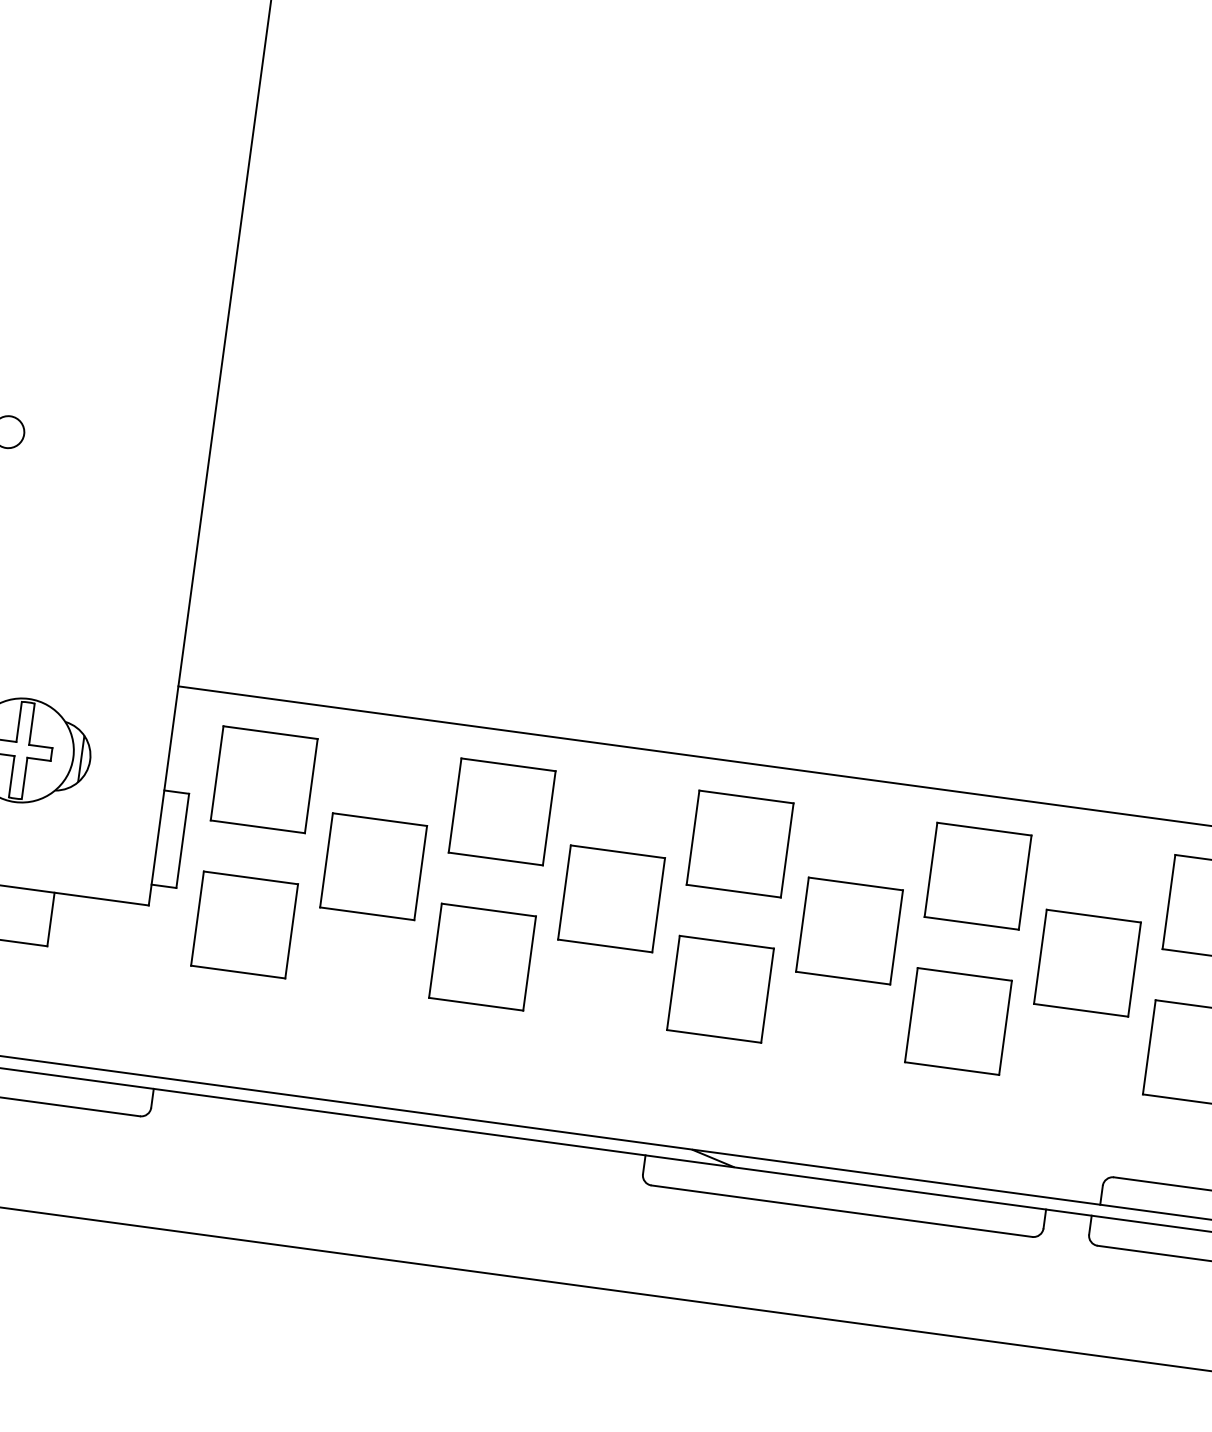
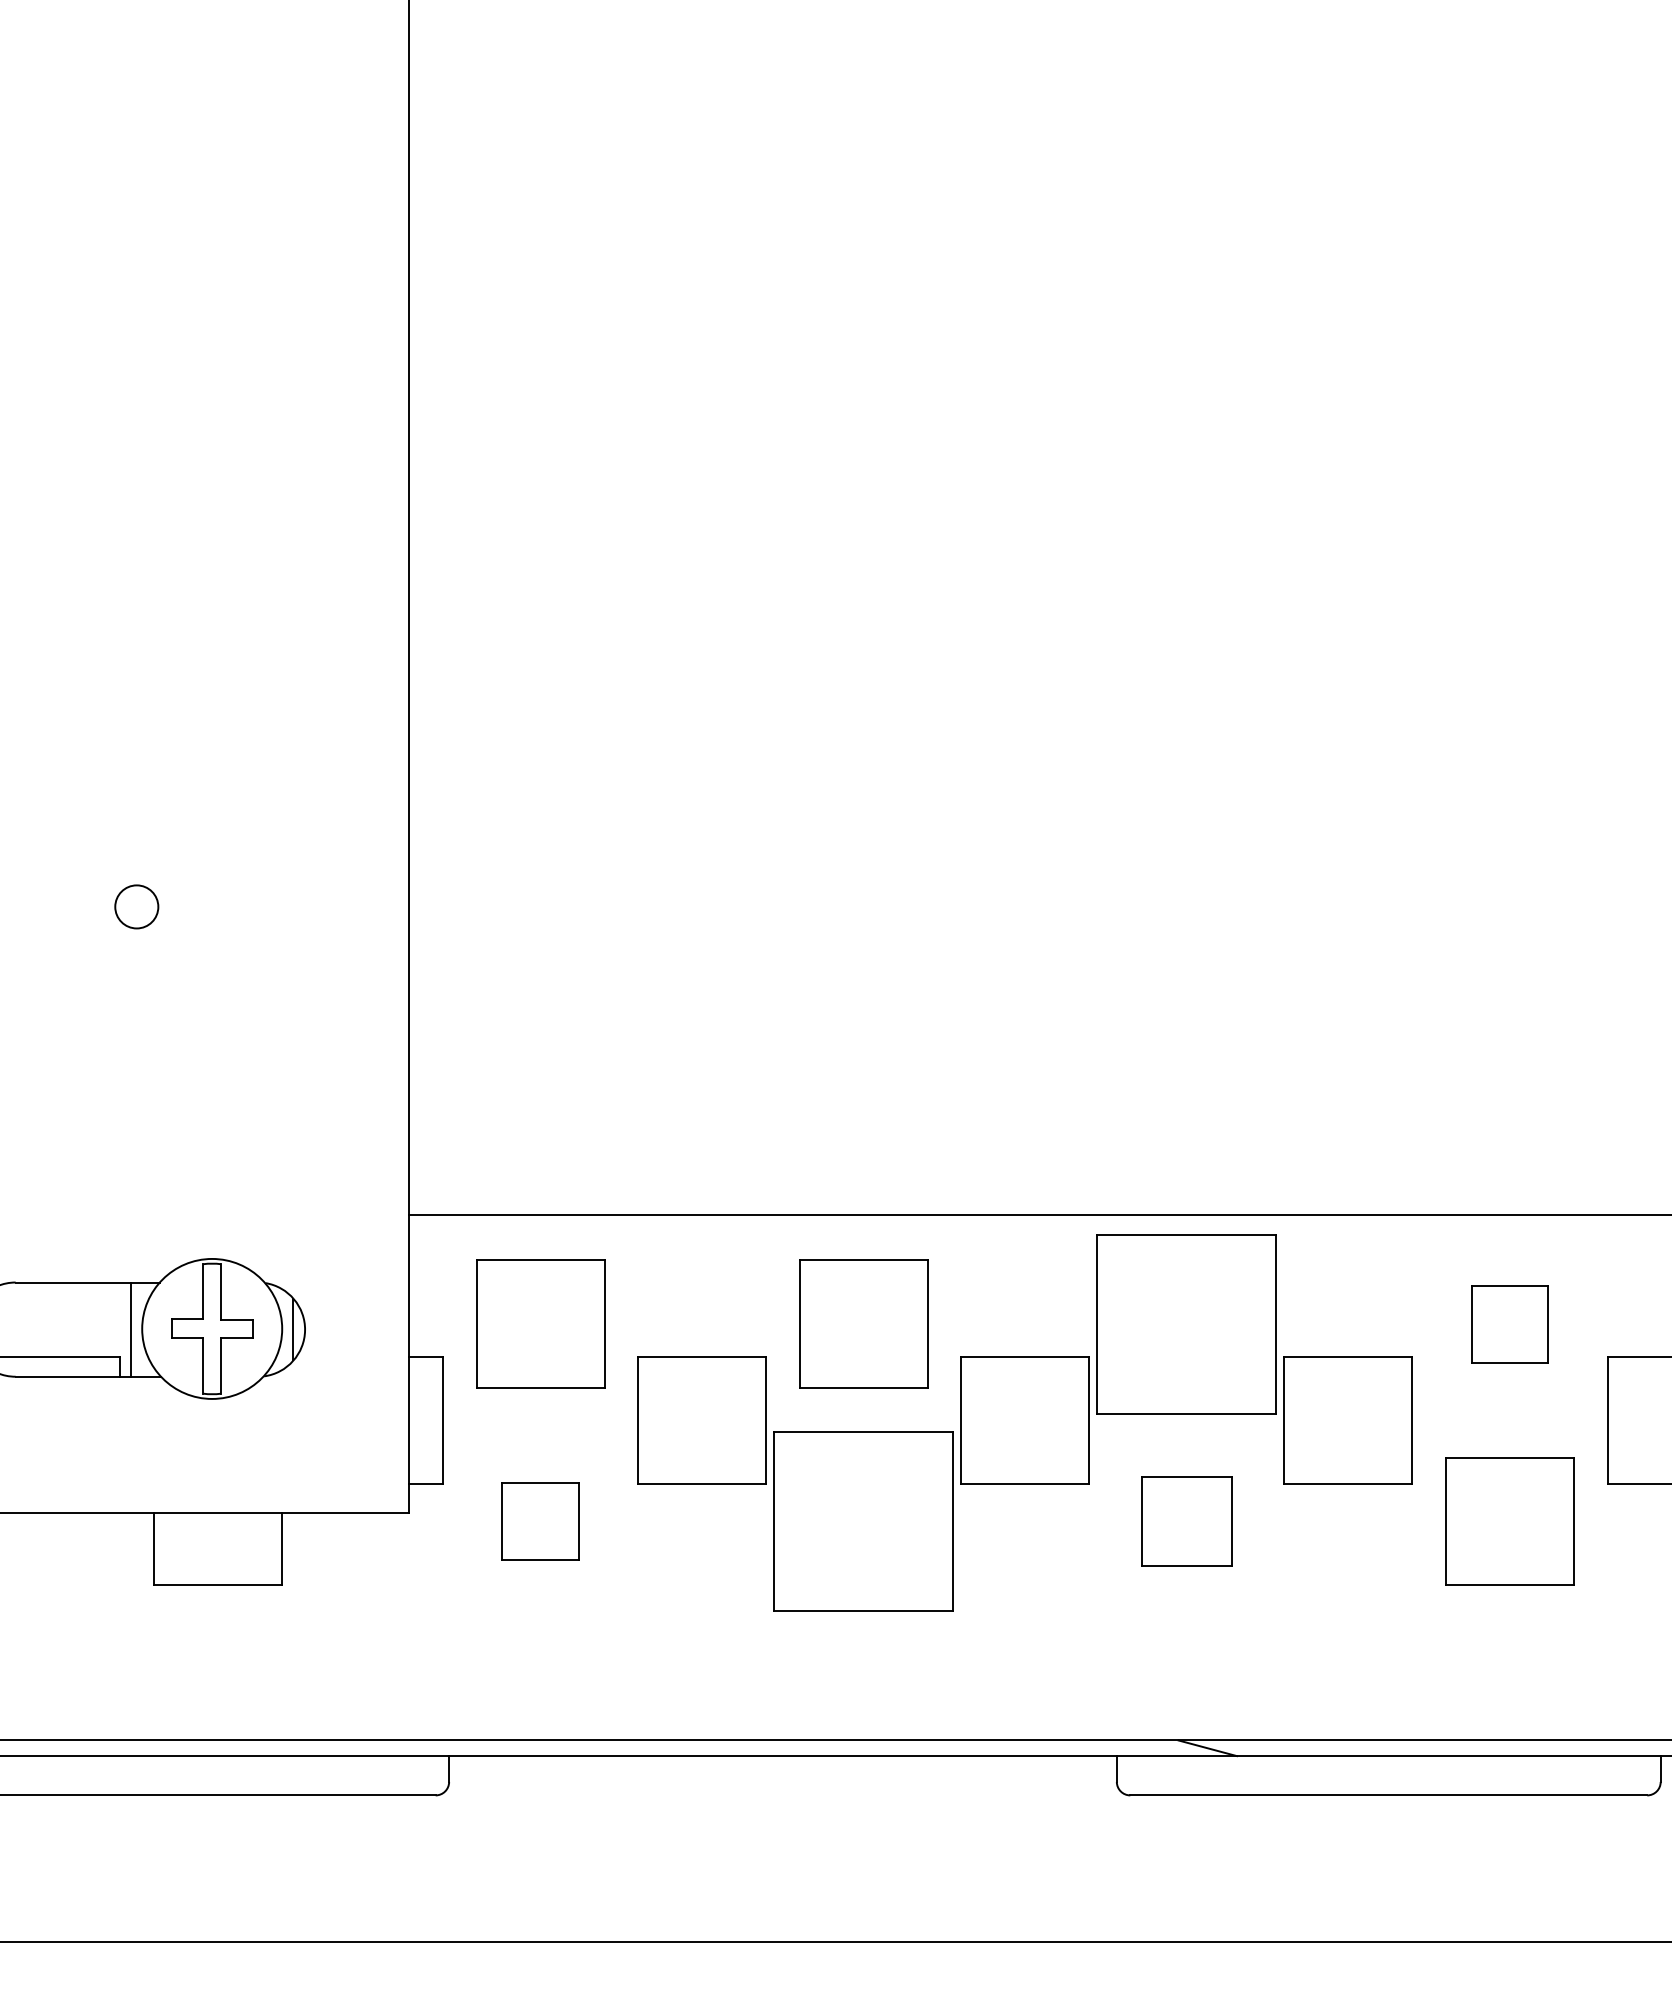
part: (739, 843) -> (1186, 1323), size x1.4
part: (977, 875) -> (1509, 1323), size x0.6
part: (244, 924) -> (540, 1521), size x0.6
part: (482, 957) -> (863, 1521), size x1.4
part: (720, 989) -> (1186, 1521), size x0.7

